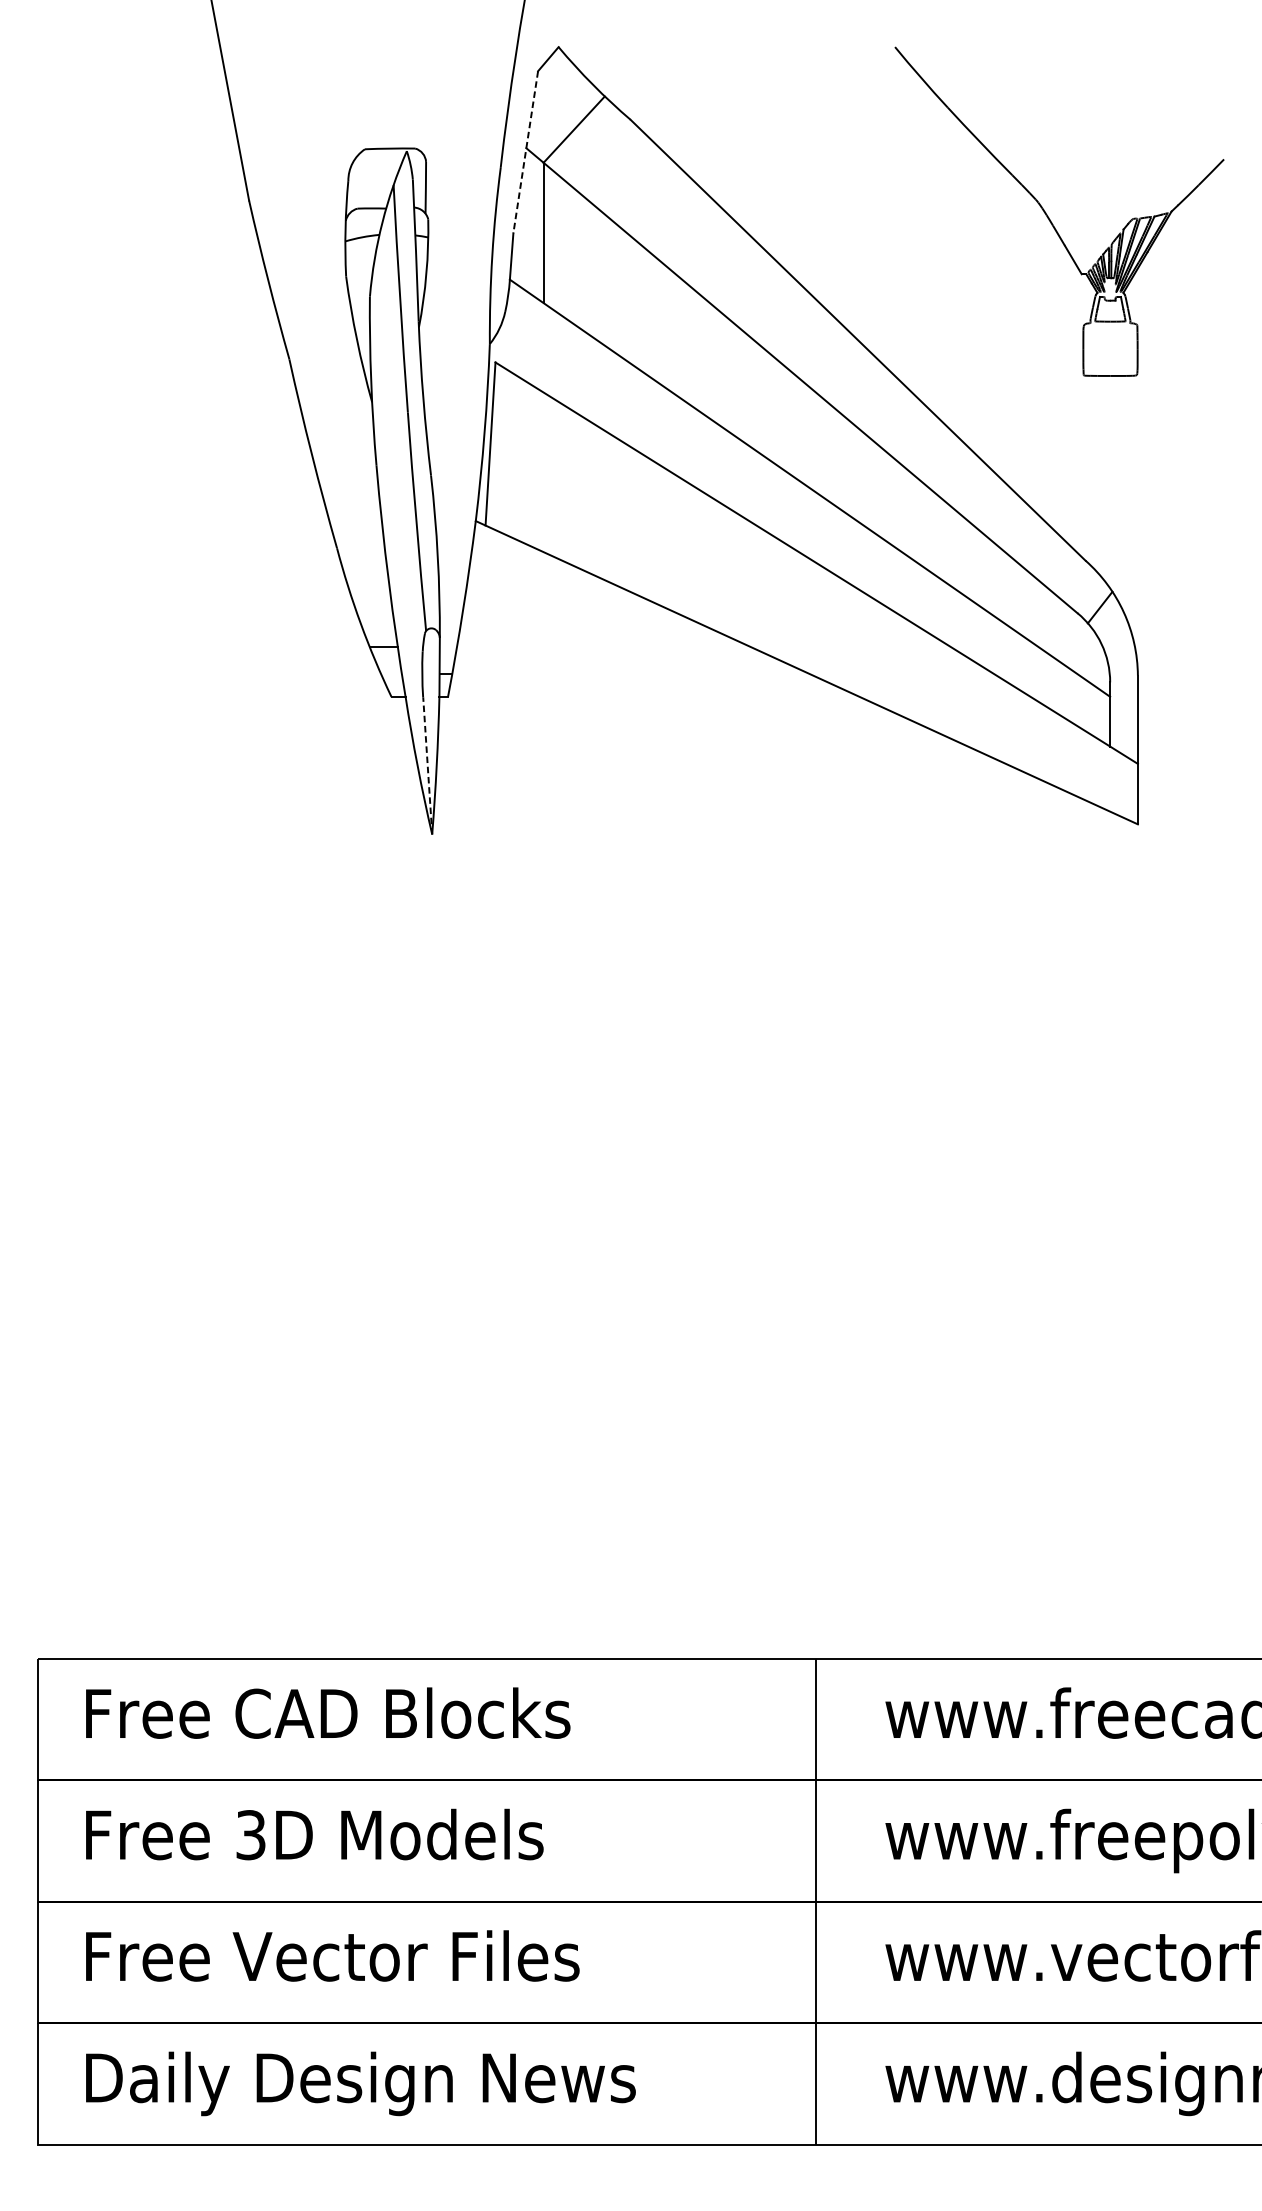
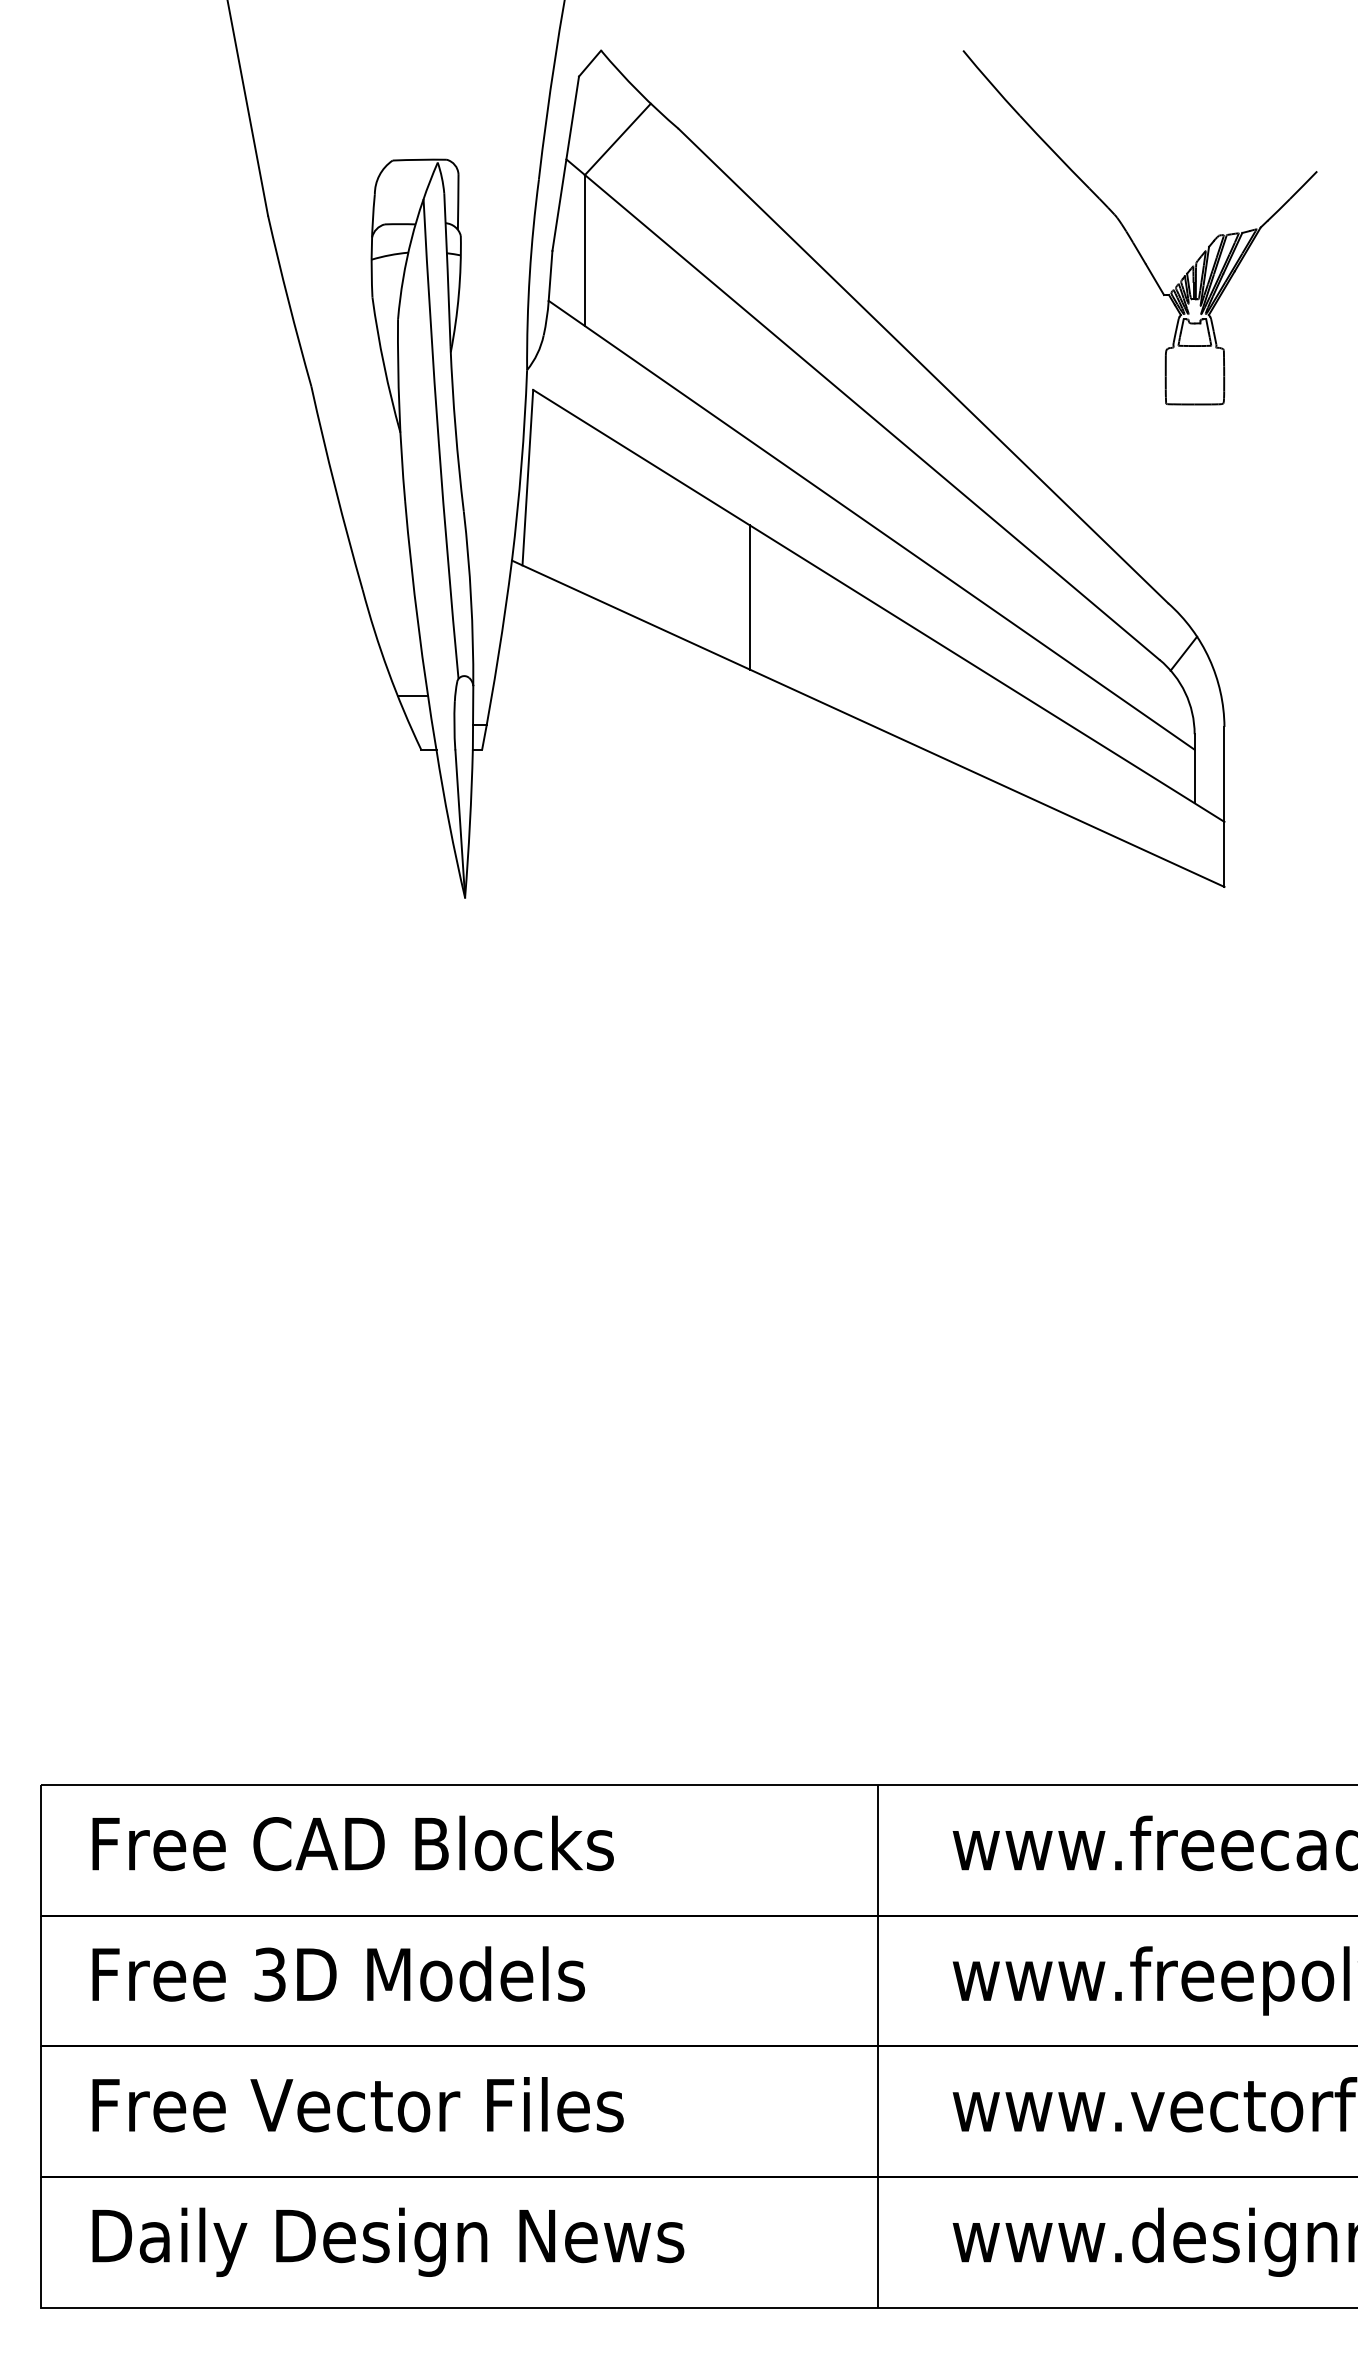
line: (525, 152) -> (565, 164), dashed -> solid
line: (697, 555) -> (750, 597), added
line: (427, 766) -> (460, 824), dashed -> solid

